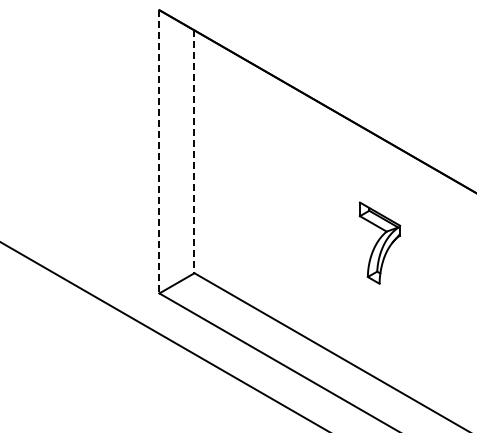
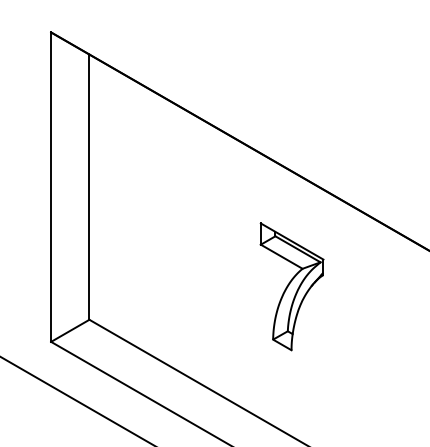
line: (159, 151) -> (51, 186), dashed -> solid
line: (194, 152) -> (89, 187), dashed -> solid
part: (379, 243) -> (291, 287), size x1.43

